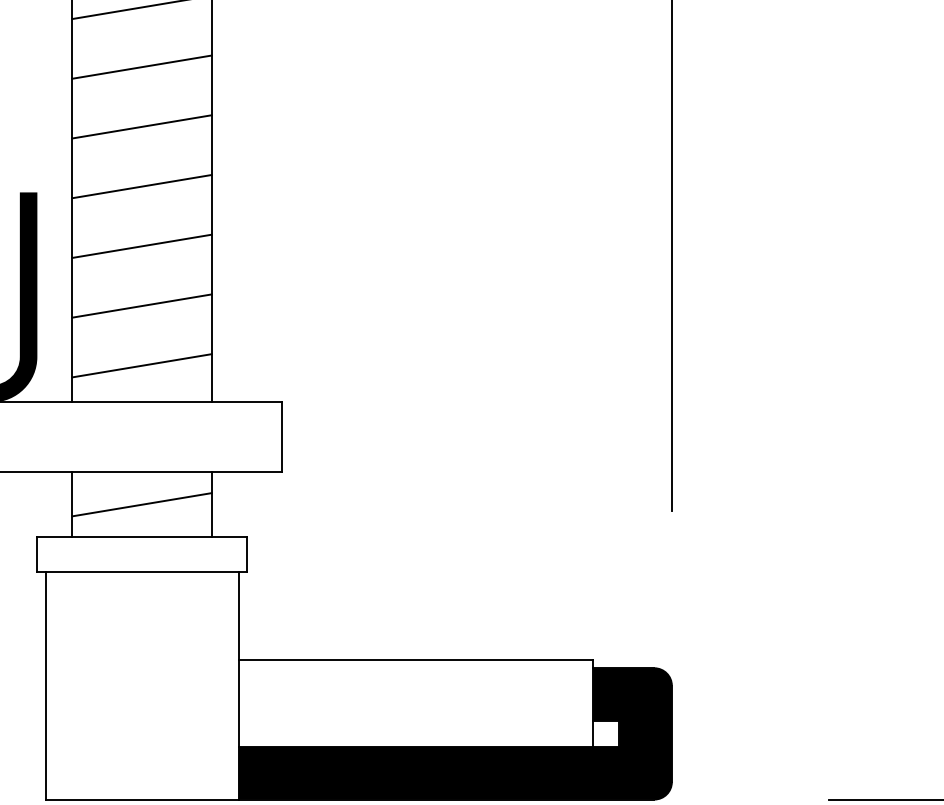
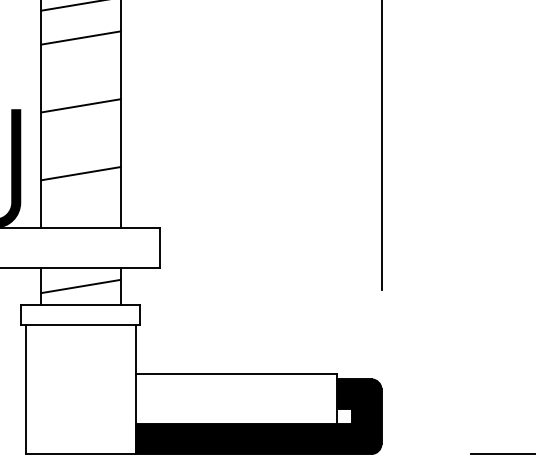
line: (141, 126) -> (80, 71), removed
line: (141, 245) -> (80, 139), removed
line: (141, 365) -> (80, 207), removed

